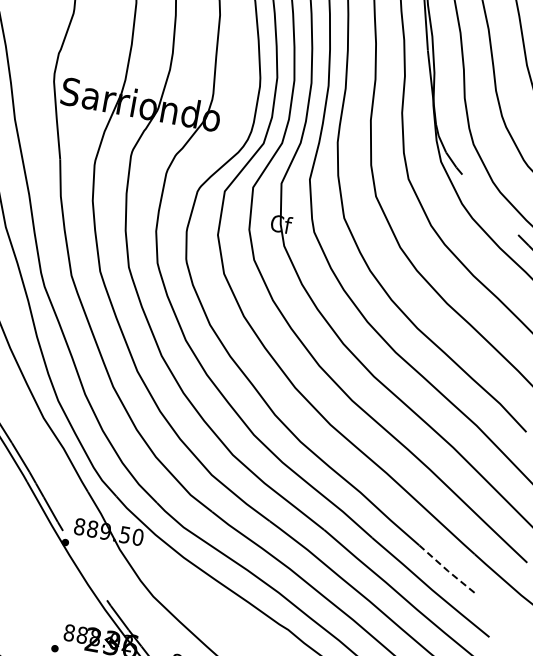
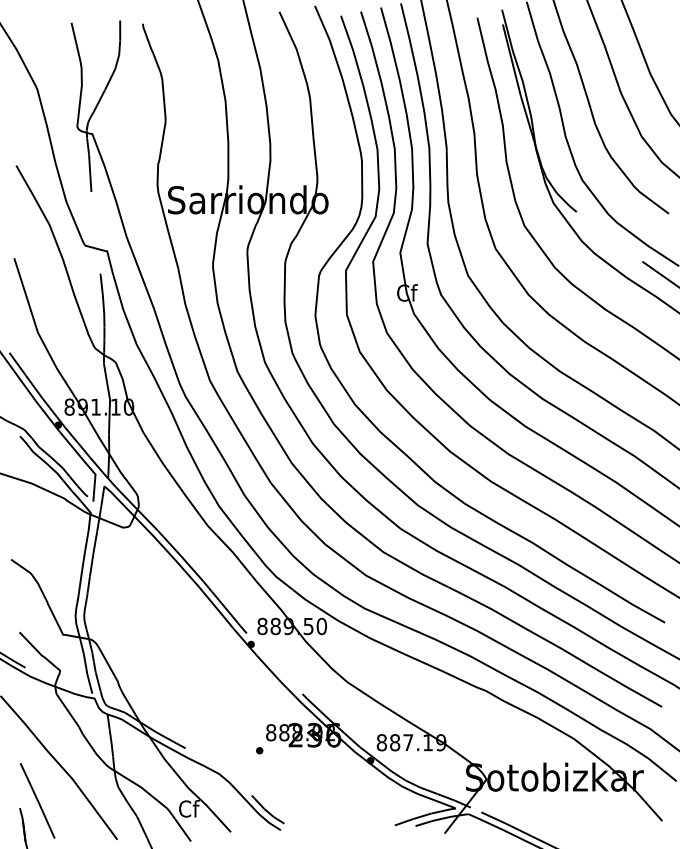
line: (447, 570) -> (632, 604), dashed -> solid

